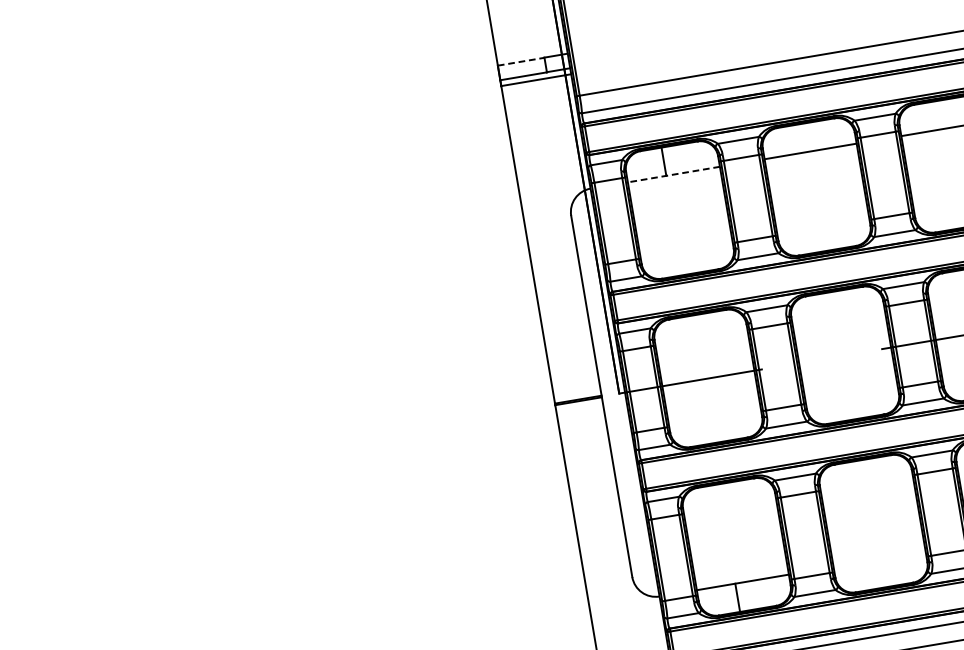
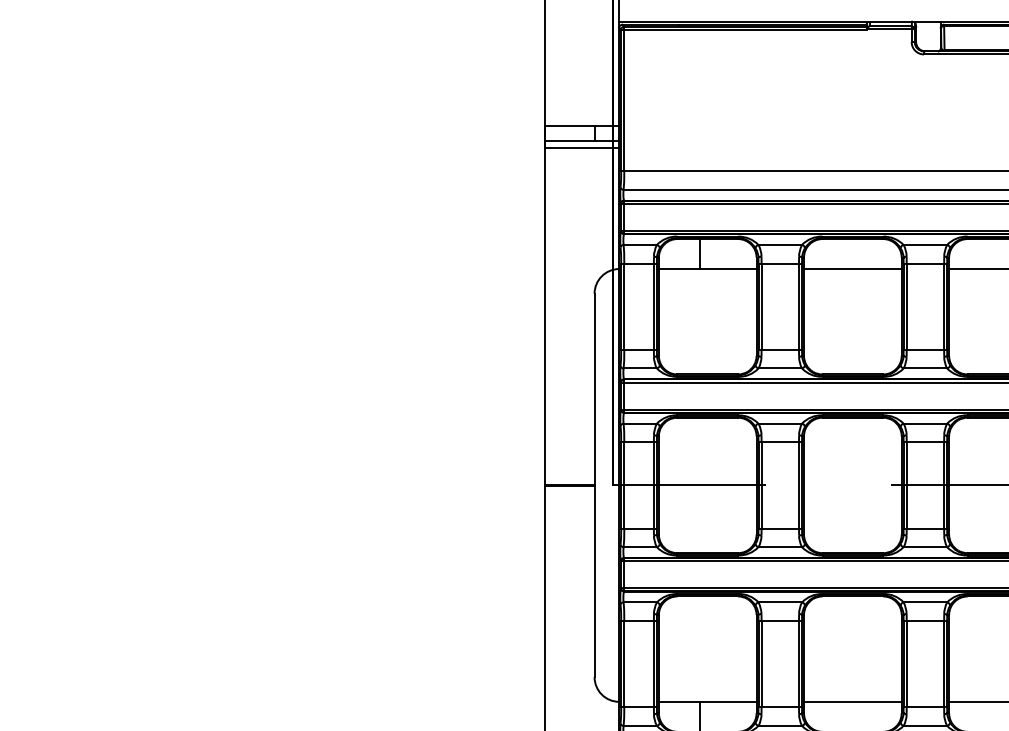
line: (520, 61) -> (569, 125), dashed -> solid
line: (673, 175) -> (707, 269), dashed -> solid
line: (879, 558) -> (852, 701), added

